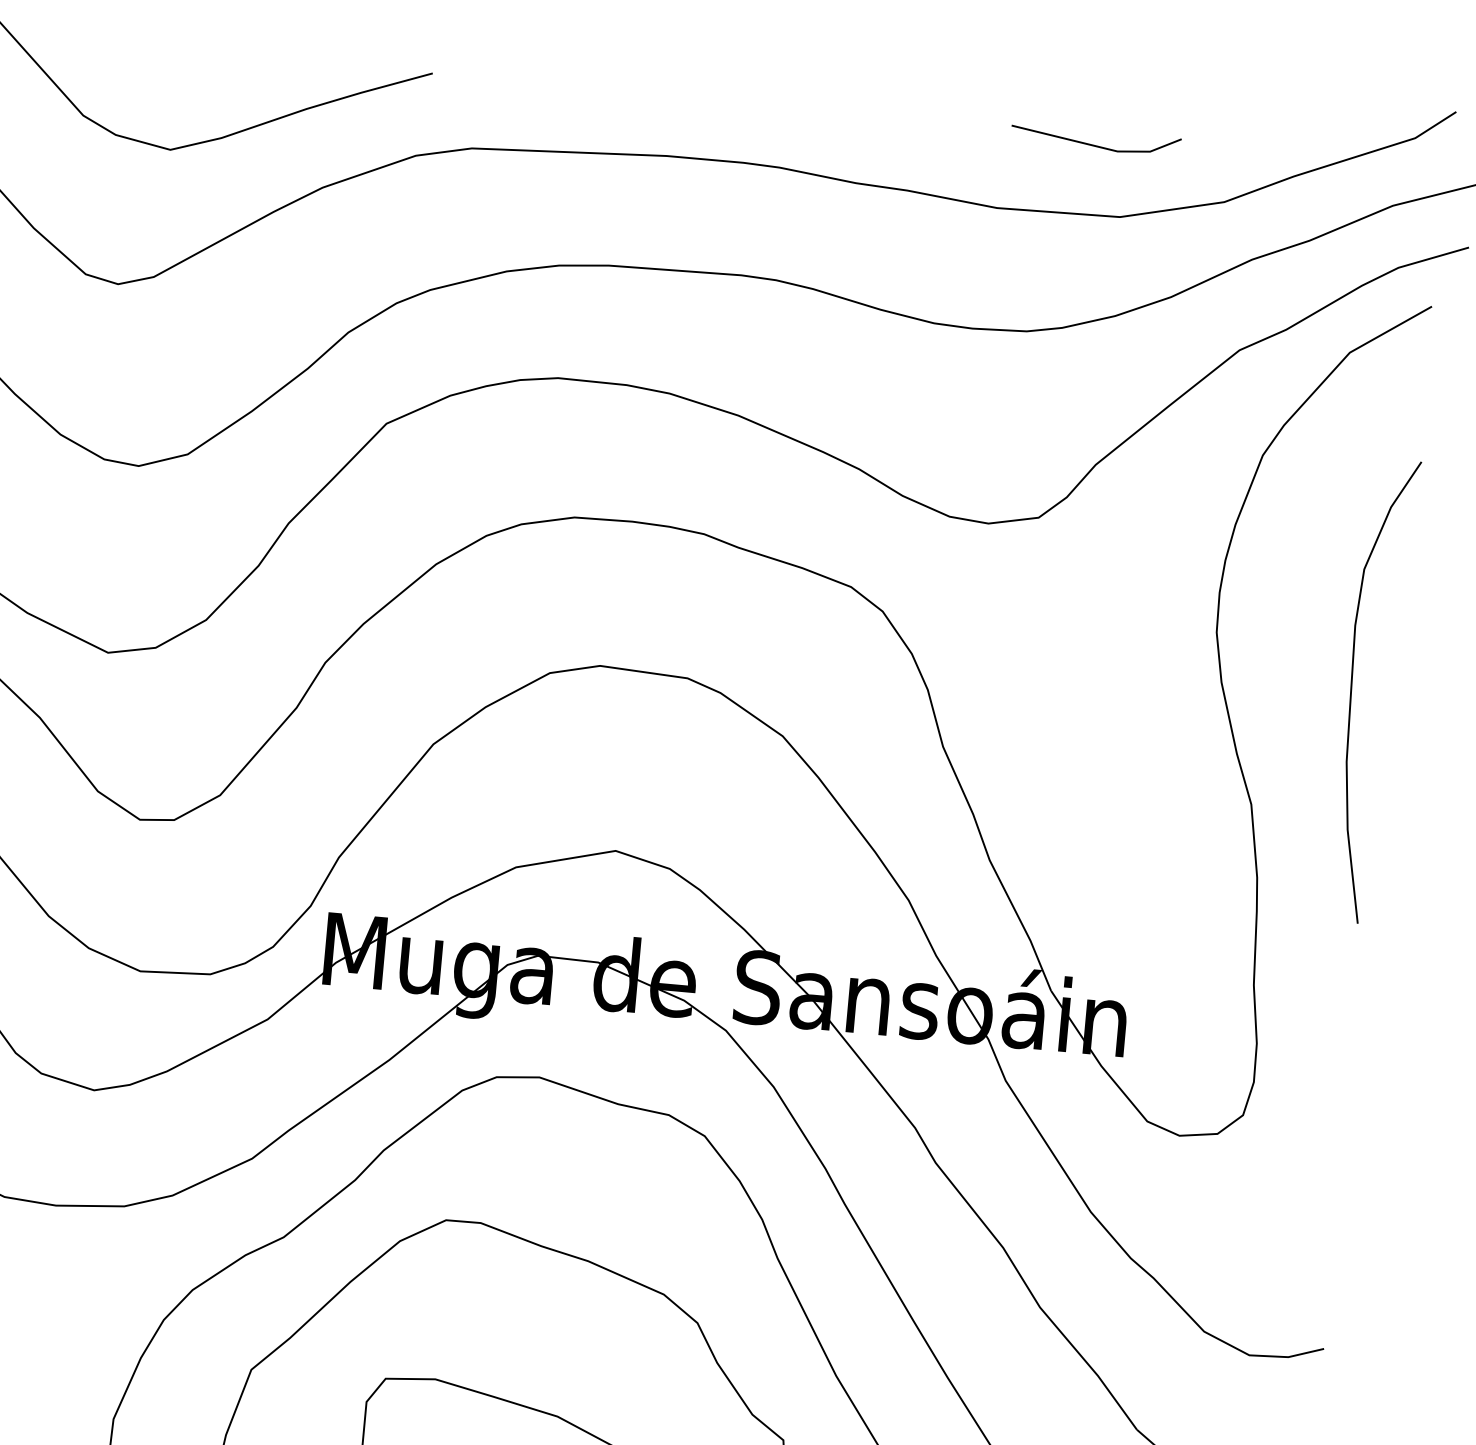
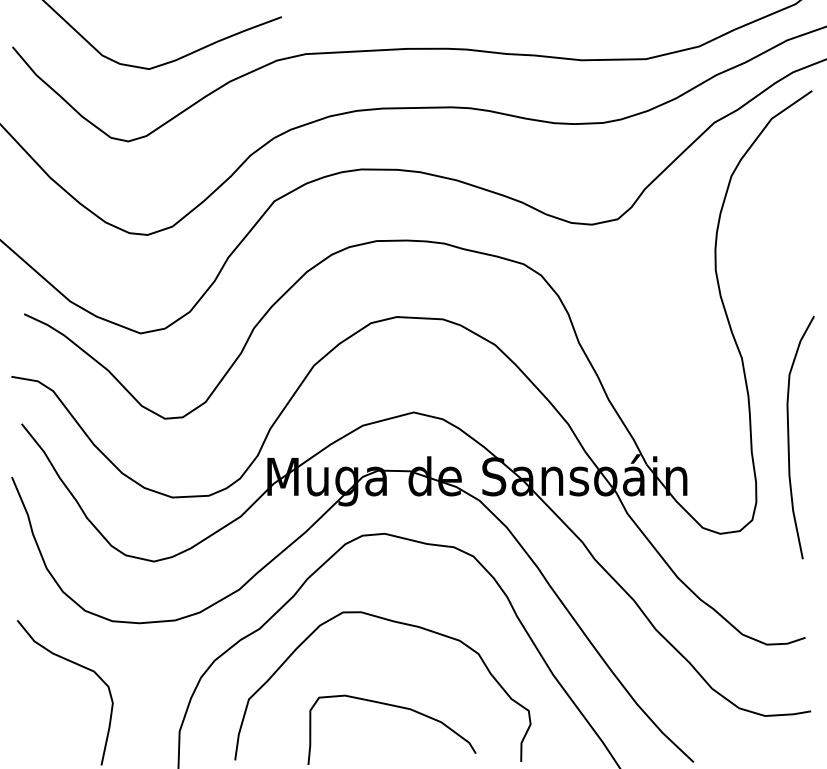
line: (1095, 144) -> (629, 22), removed
curve: (1353, 689) -> (789, 437), moved

